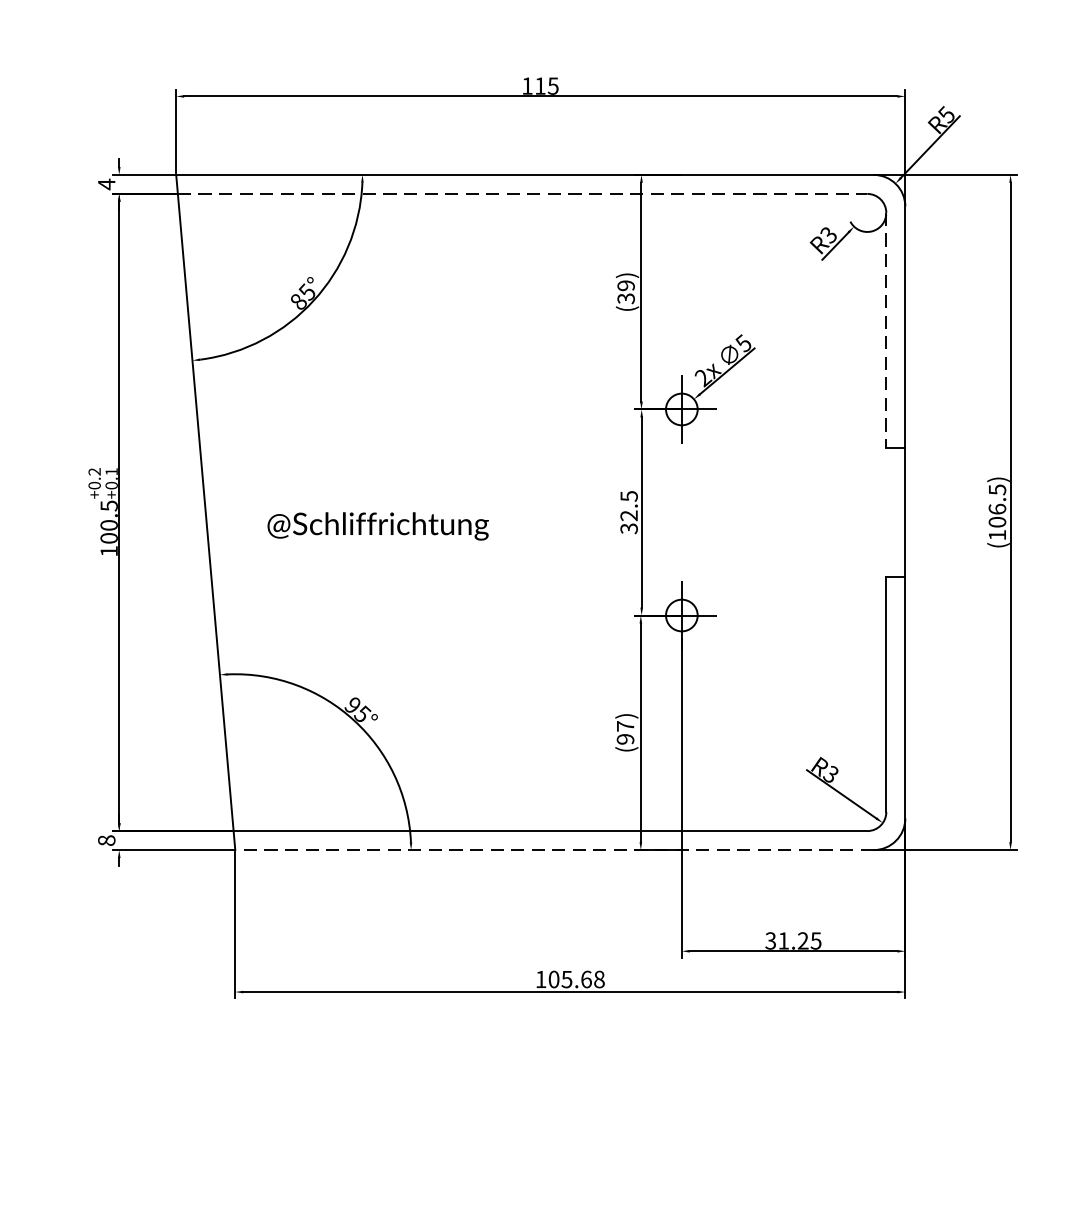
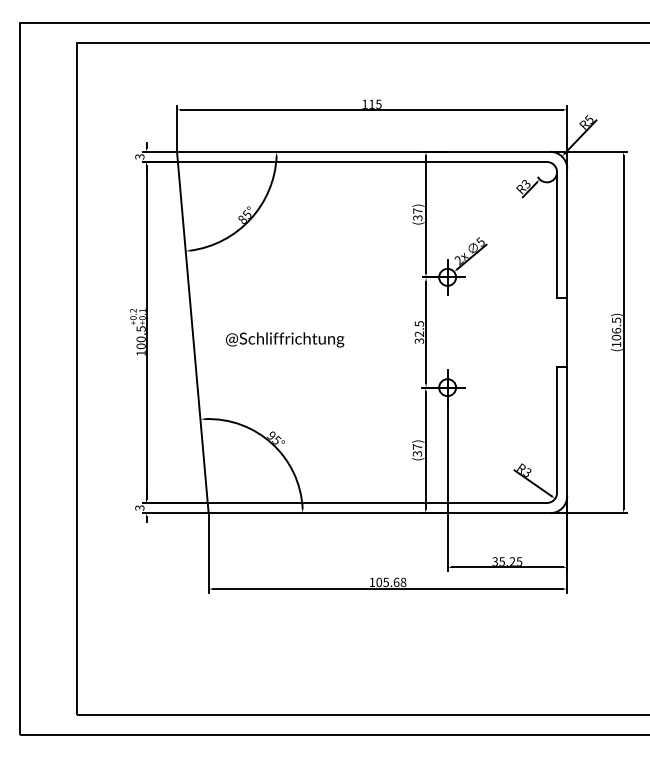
text: (106, 183) -> (139, 156), 4 -> 3
line: (522, 194) -> (362, 162), dashed -> solid
text: (625, 284) -> (417, 210), (39) -> (37)
line: (887, 329) -> (557, 234), dashed -> solid
text: (625, 738) -> (417, 453), (97) -> (37)
text: (106, 839) -> (139, 507), 8 -> 3
line: (554, 850) -> (379, 513), dashed -> solid
text: (782, 940) -> (501, 561), 31.25 -> 35.25

